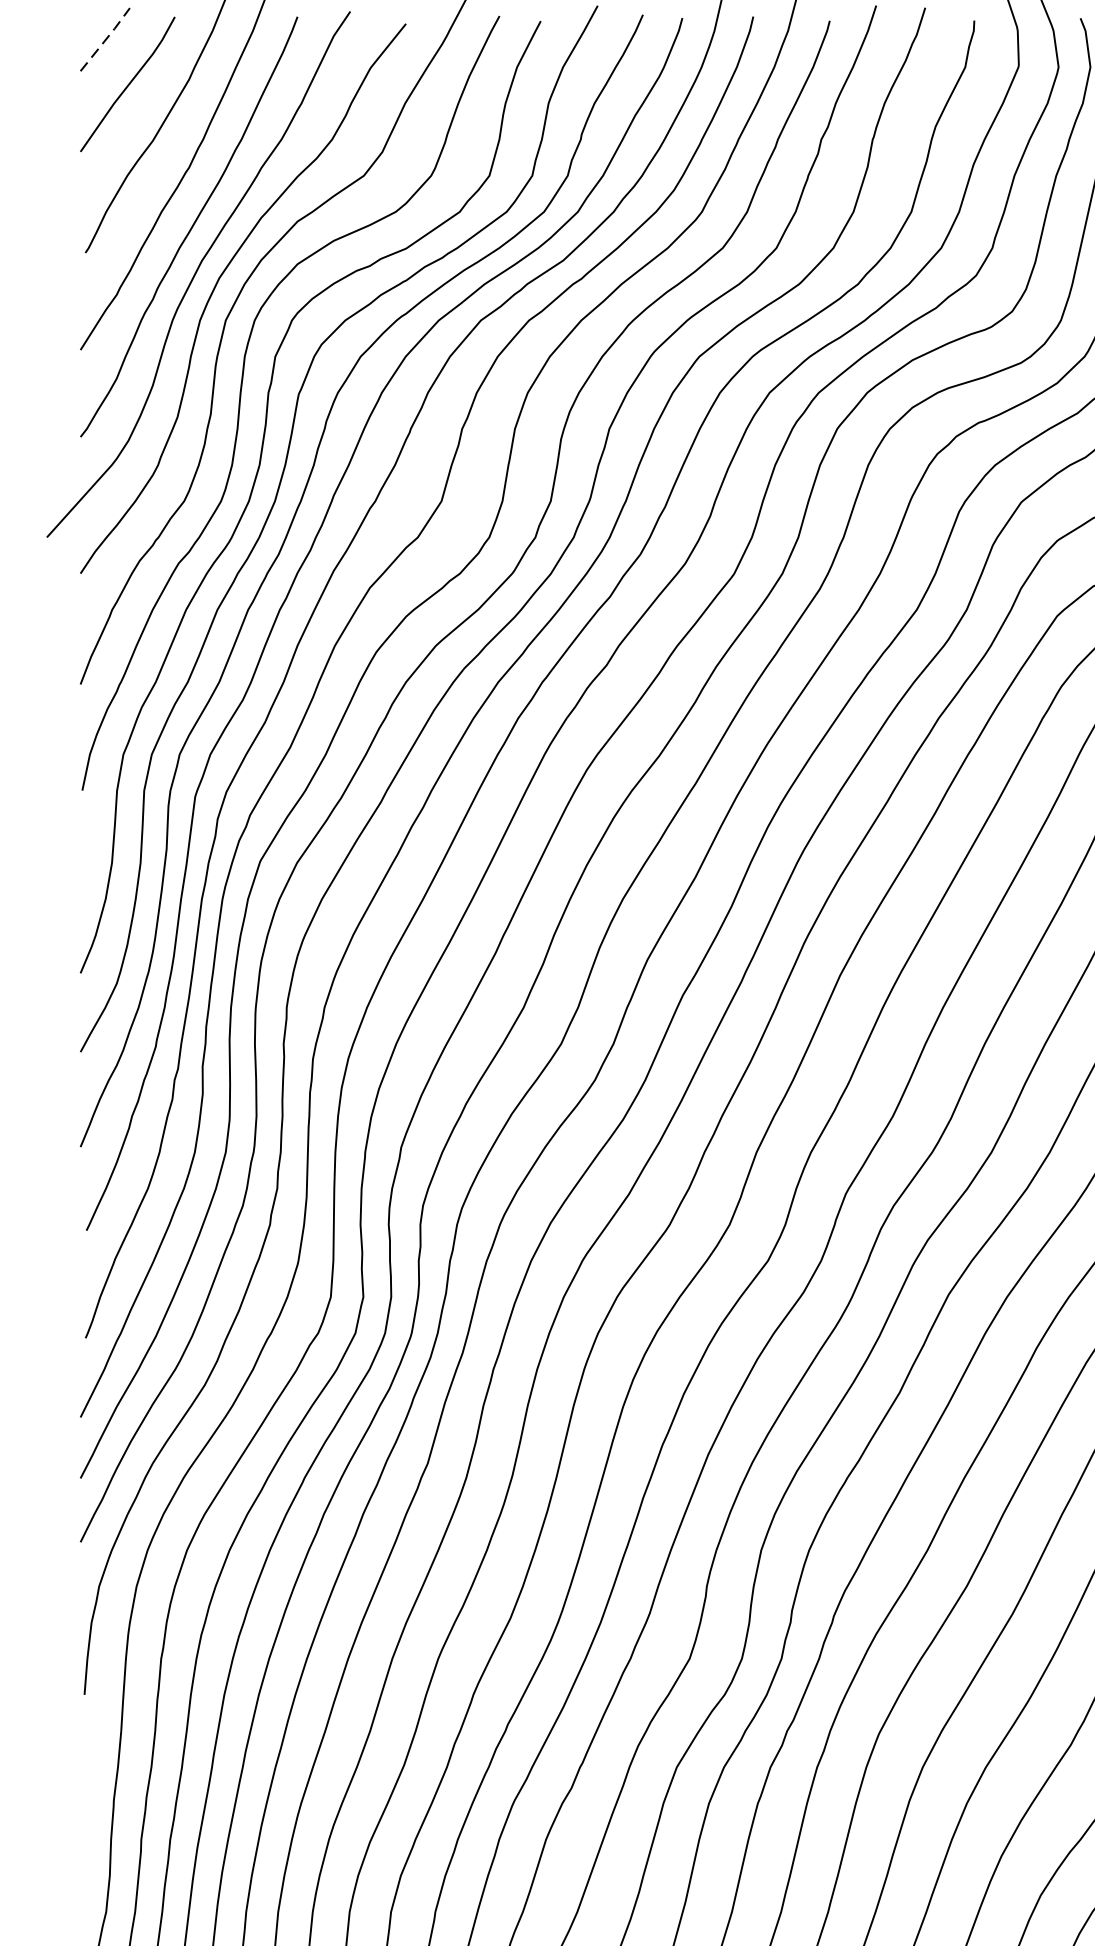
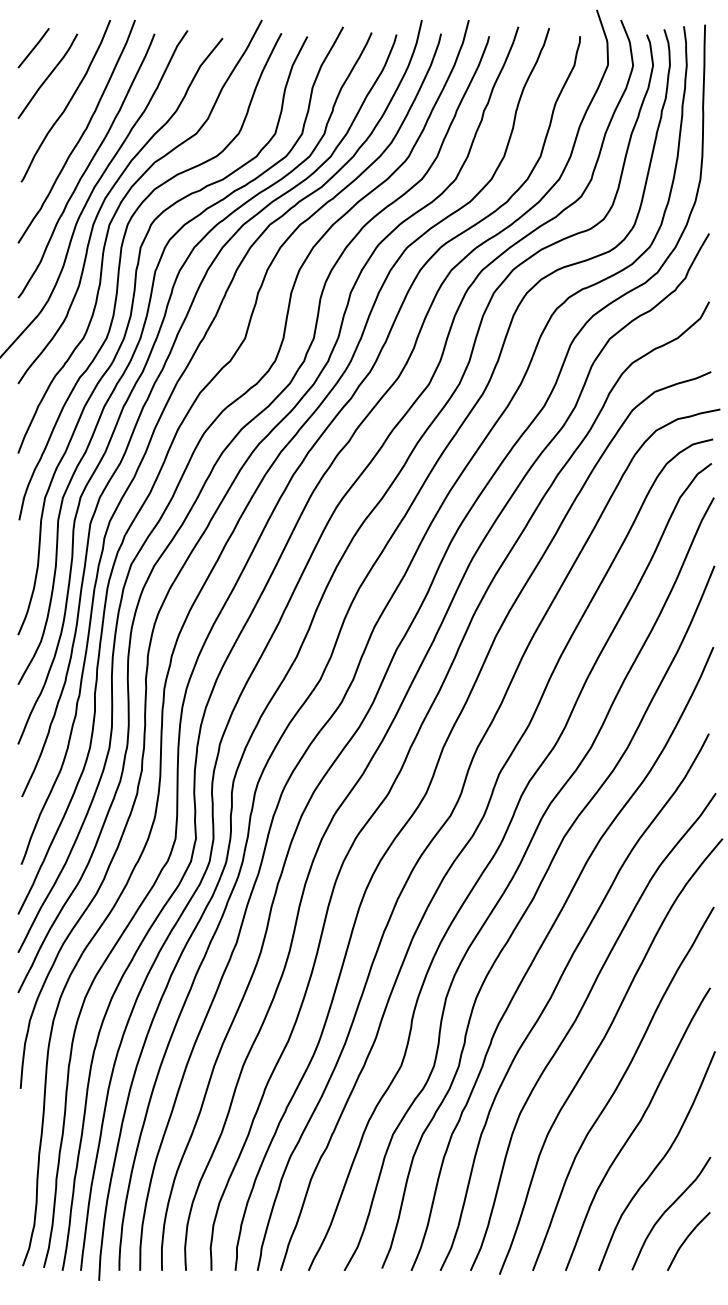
line: (106, 38) -> (34, 47), dashed -> solid

